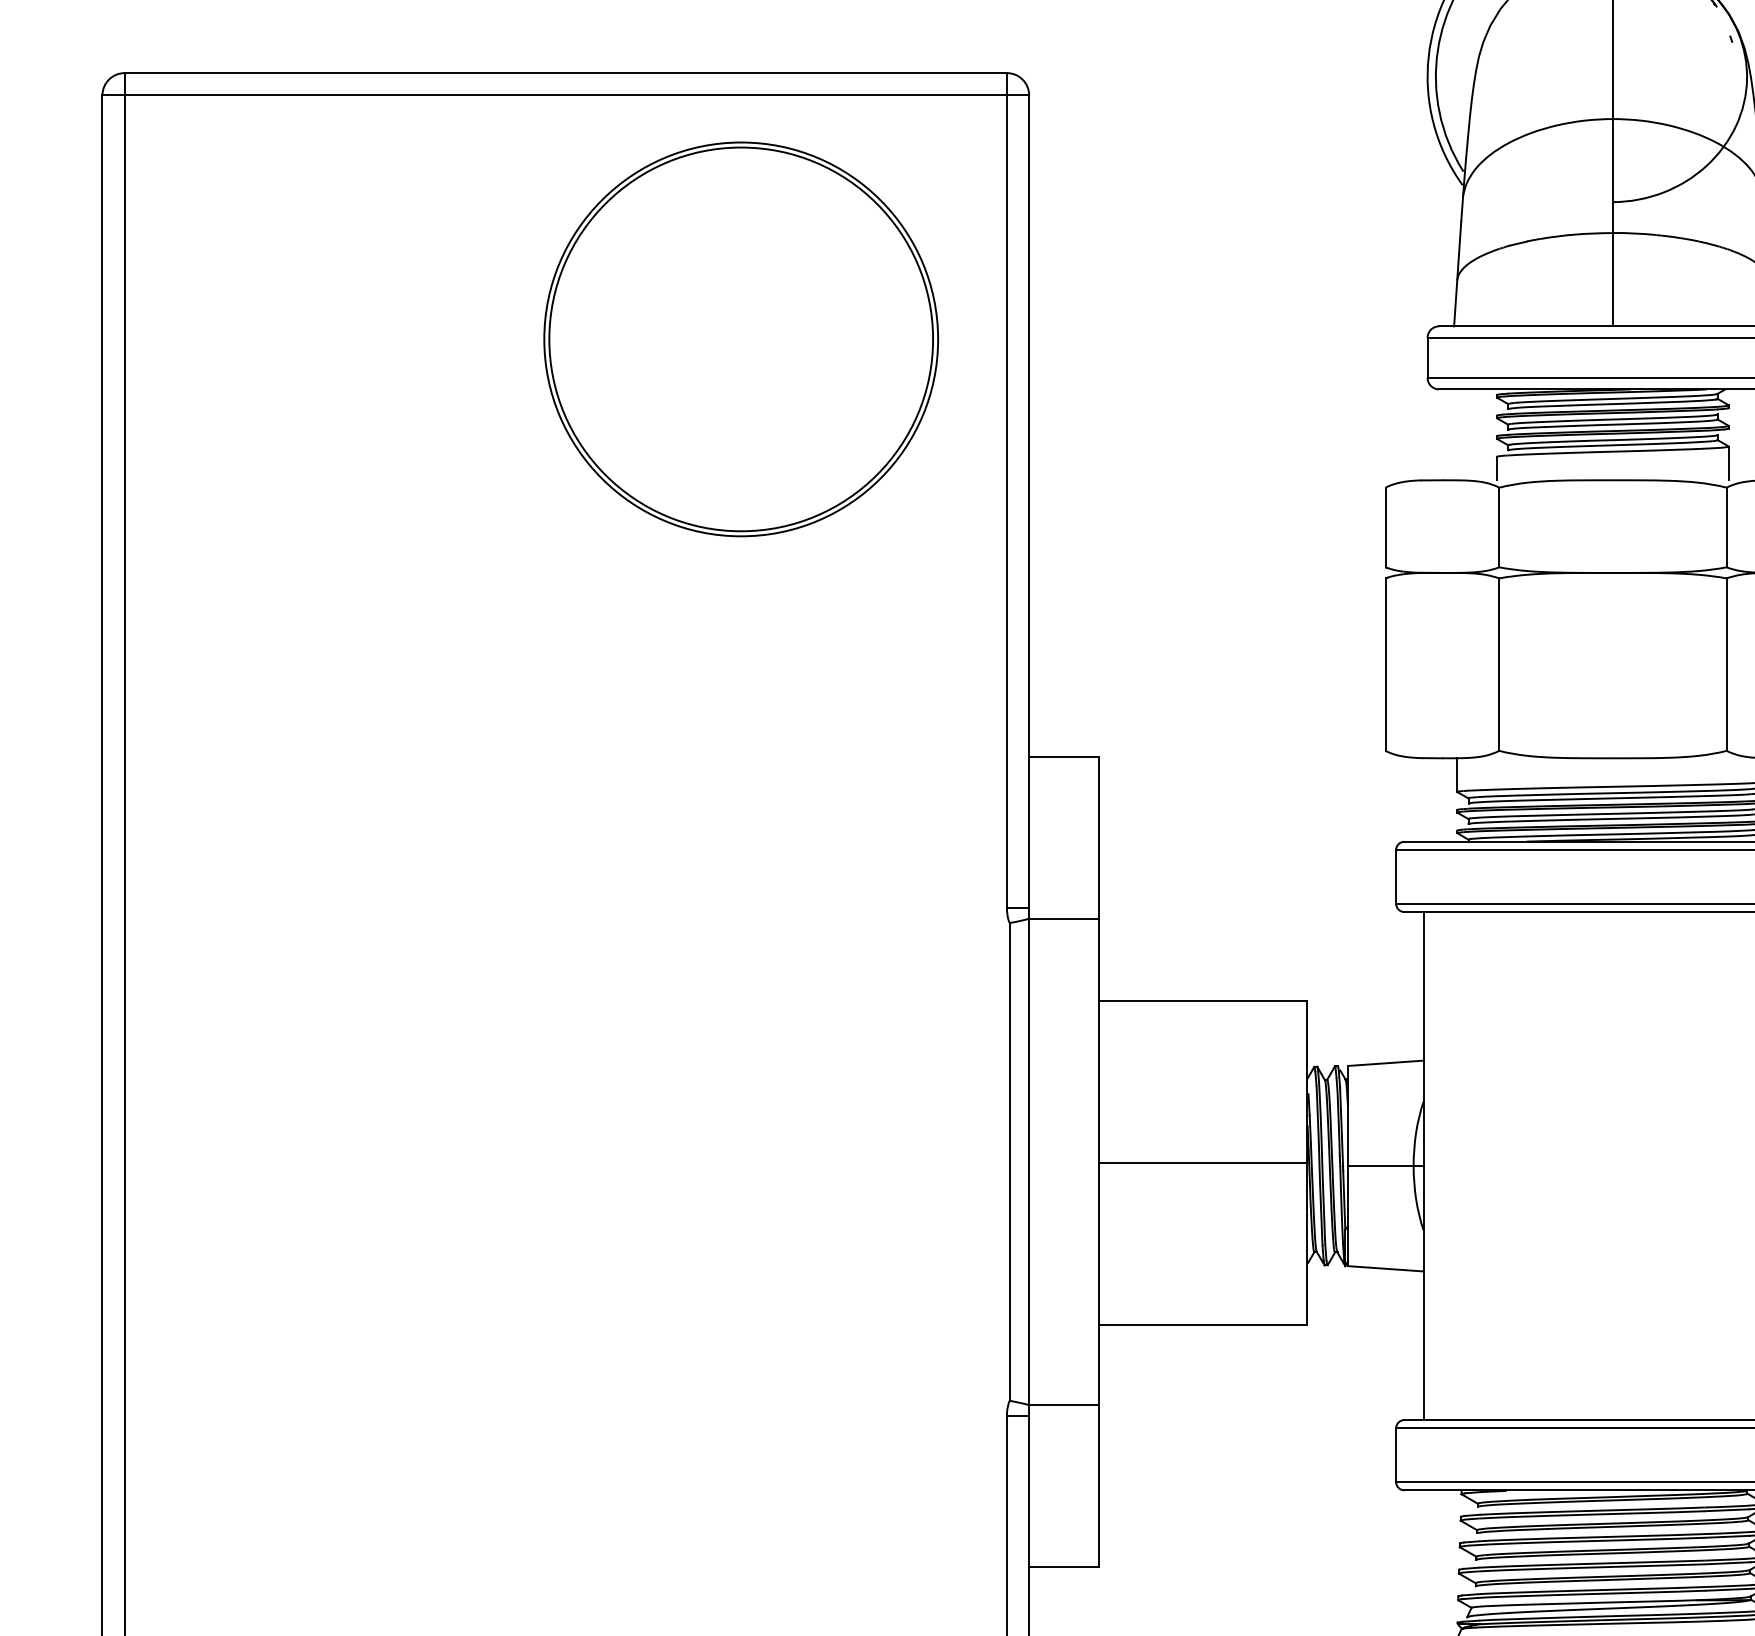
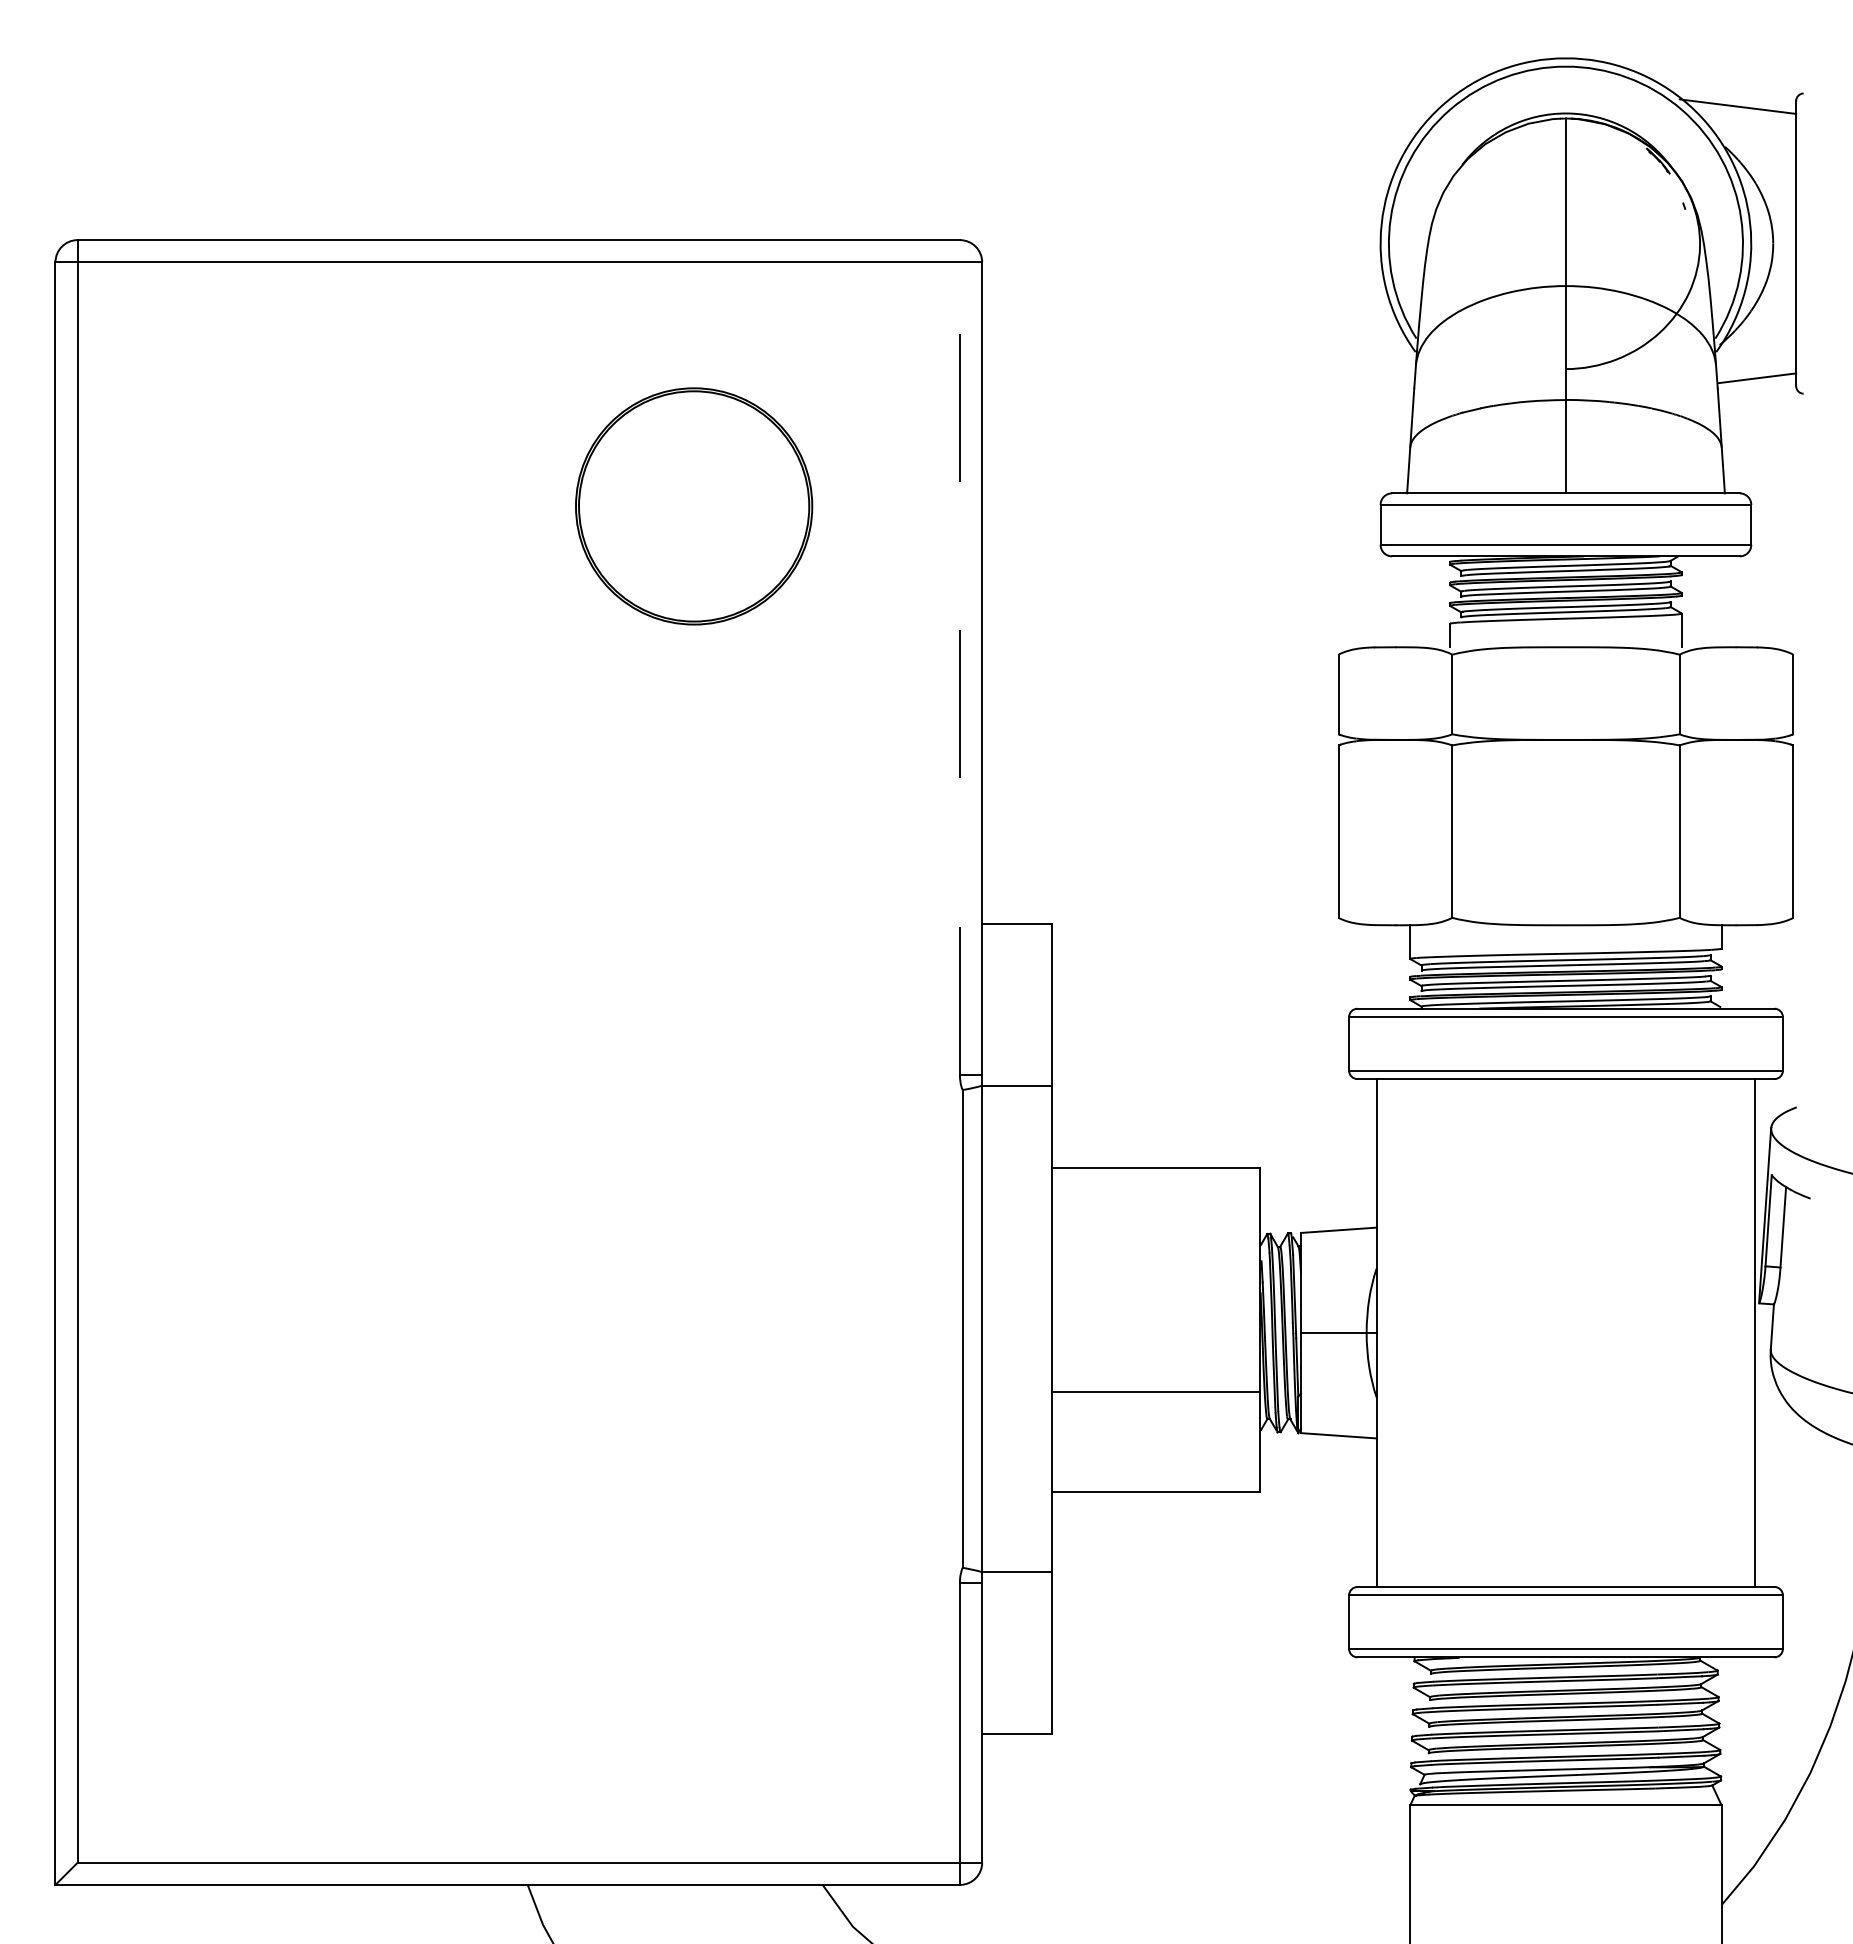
part: (740, 339) -> (693, 506), size x0.6
line: (1006, 490) -> (959, 657), solid -> dashed
line: (1202, 1163) -> (1155, 1392), moved

